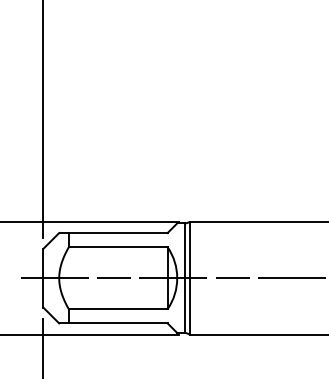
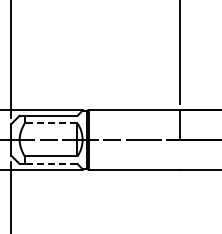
line: (117, 247) -> (50, 123), solid -> dashed
line: (117, 324) -> (50, 164), solid -> dashed

